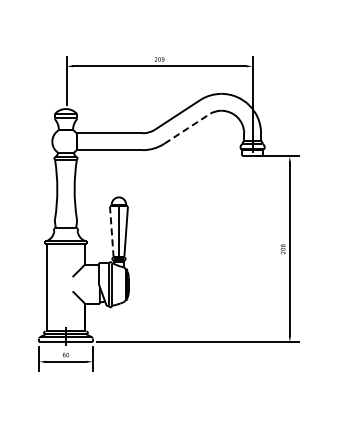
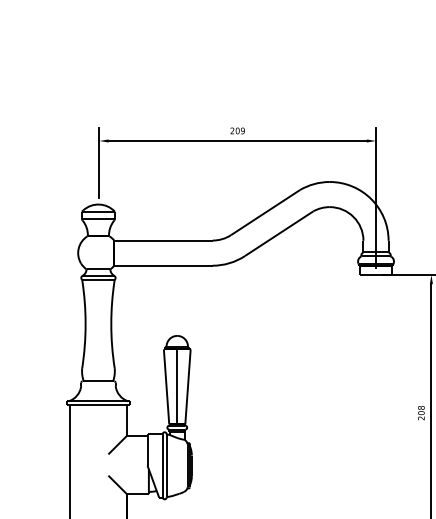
line: (187, 128) -> (279, 233), dashed -> solid
line: (111, 232) -> (166, 388), dashed -> solid

